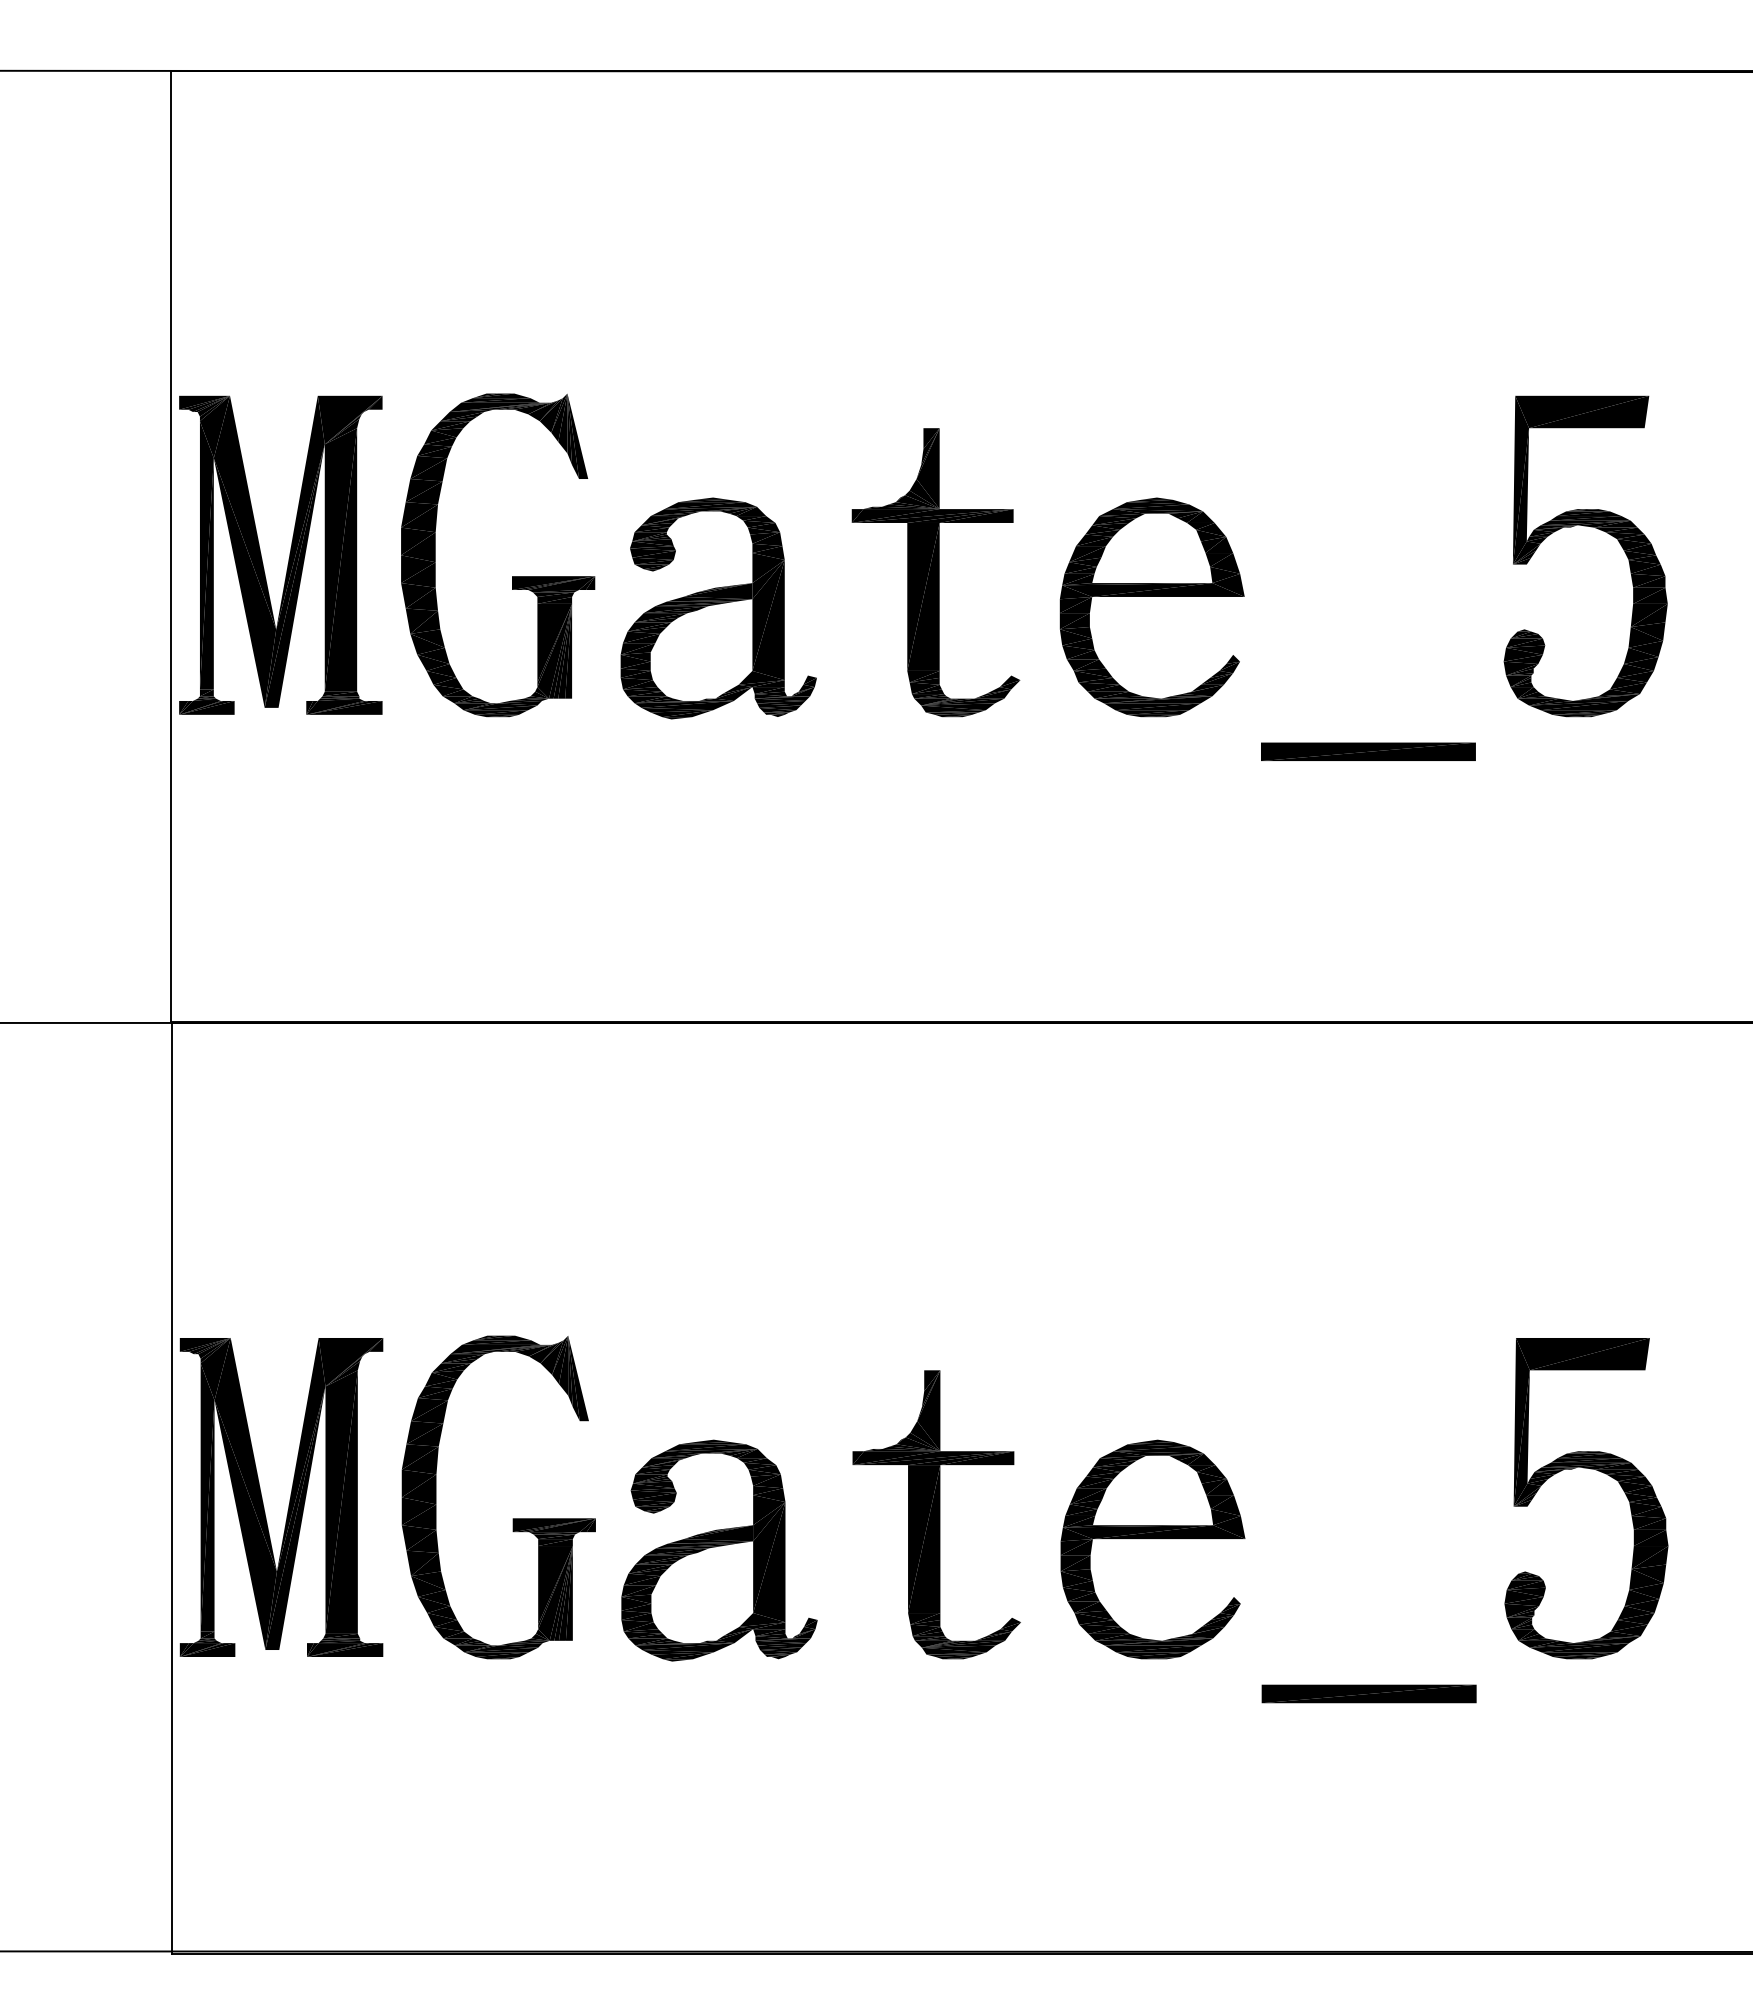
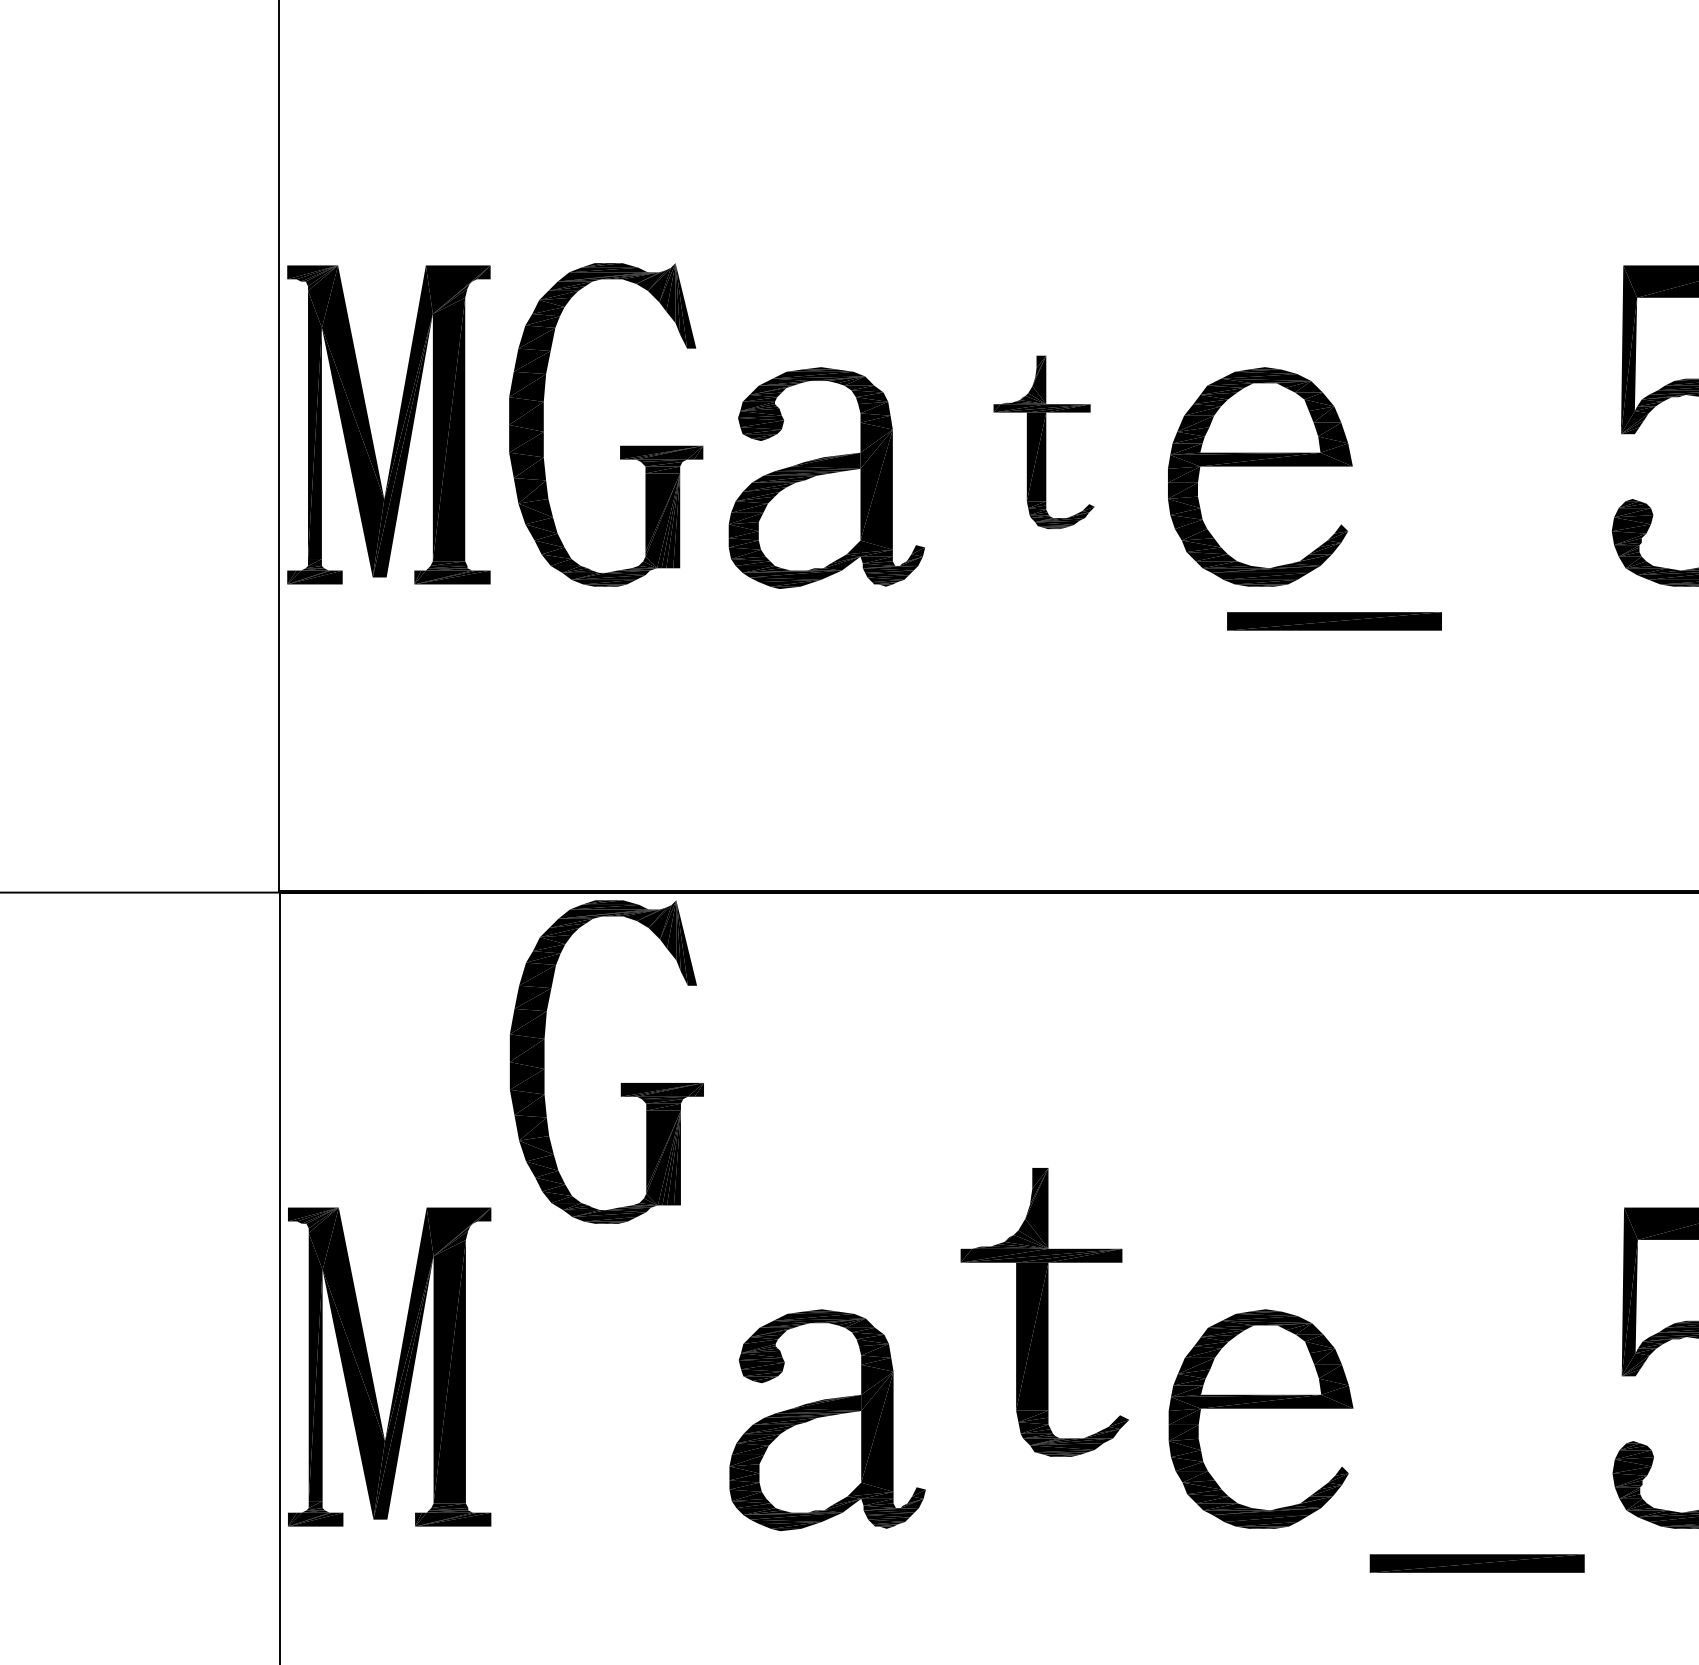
part: (935, 572) -> (1043, 442), size x0.6
part: (1368, 751) -> (1334, 621), moved
part: (936, 1514) -> (1044, 1312), moved
part: (512, 1518) -> (620, 1083), moved

